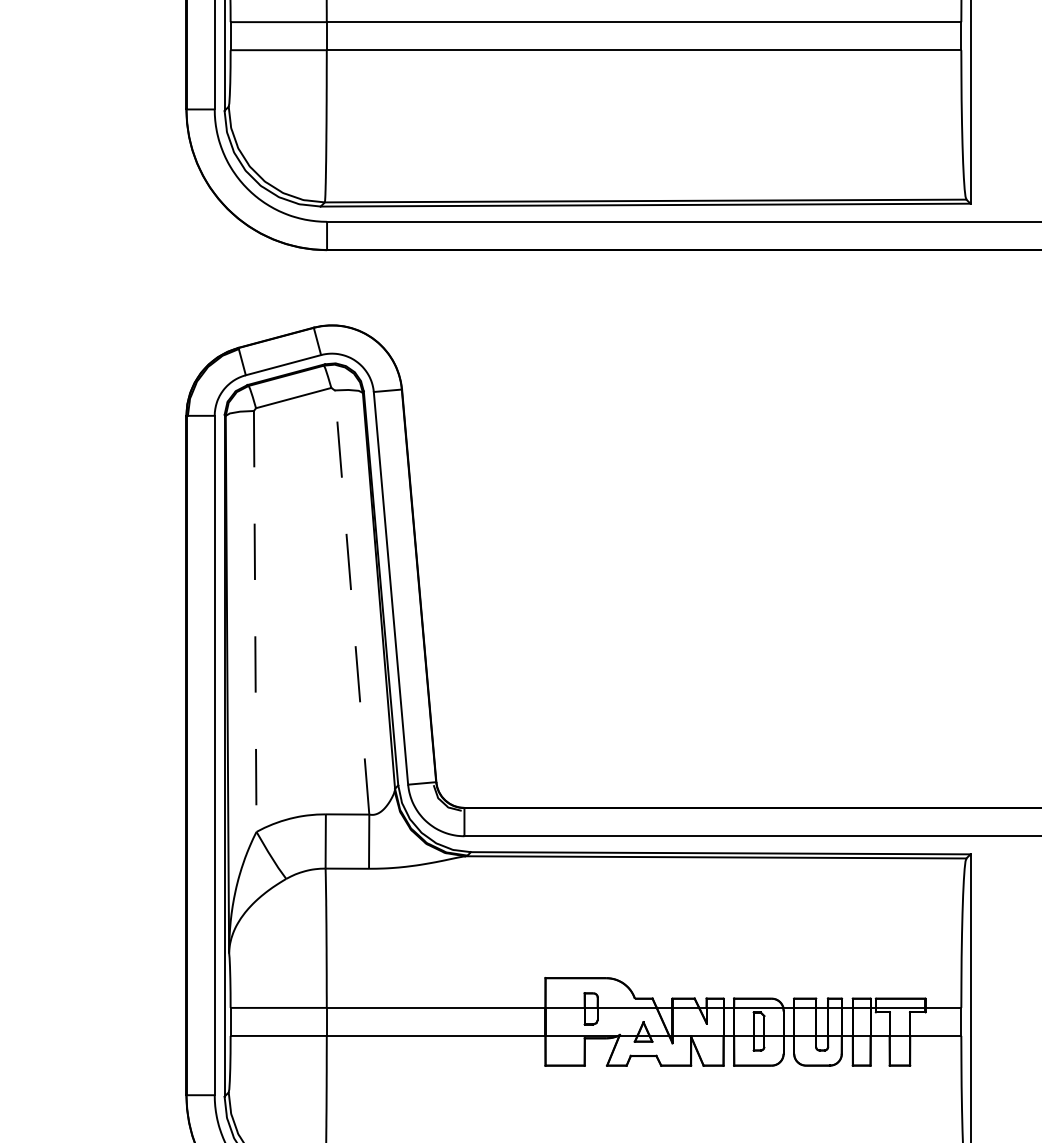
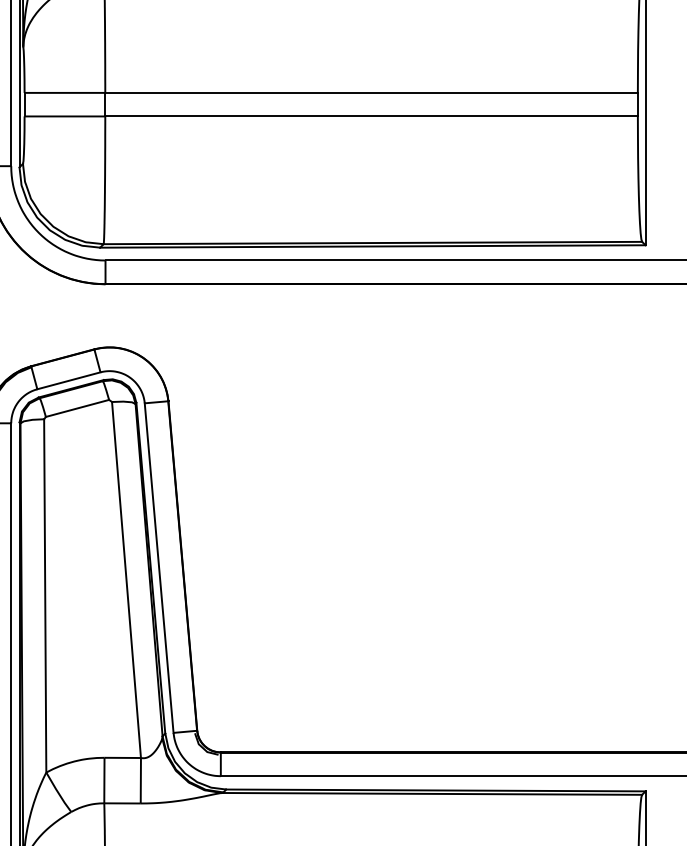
line: (352, 602) -> (126, 579), dashed -> solid
line: (255, 621) -> (45, 595), dashed -> solid

